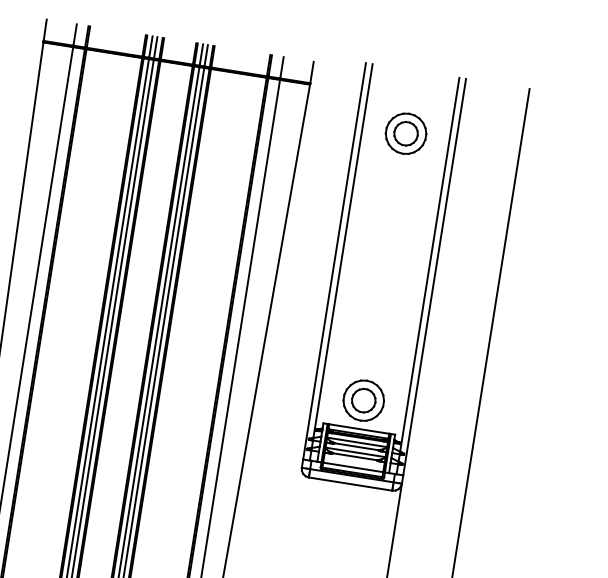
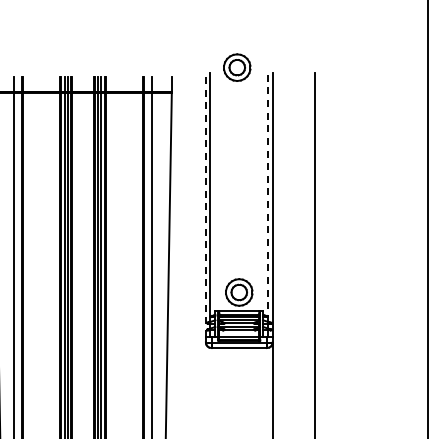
part: (406, 133) -> (237, 67), moved
line: (334, 260) -> (205, 204), solid -> dashed
line: (430, 265) -> (268, 197), solid -> dashed

